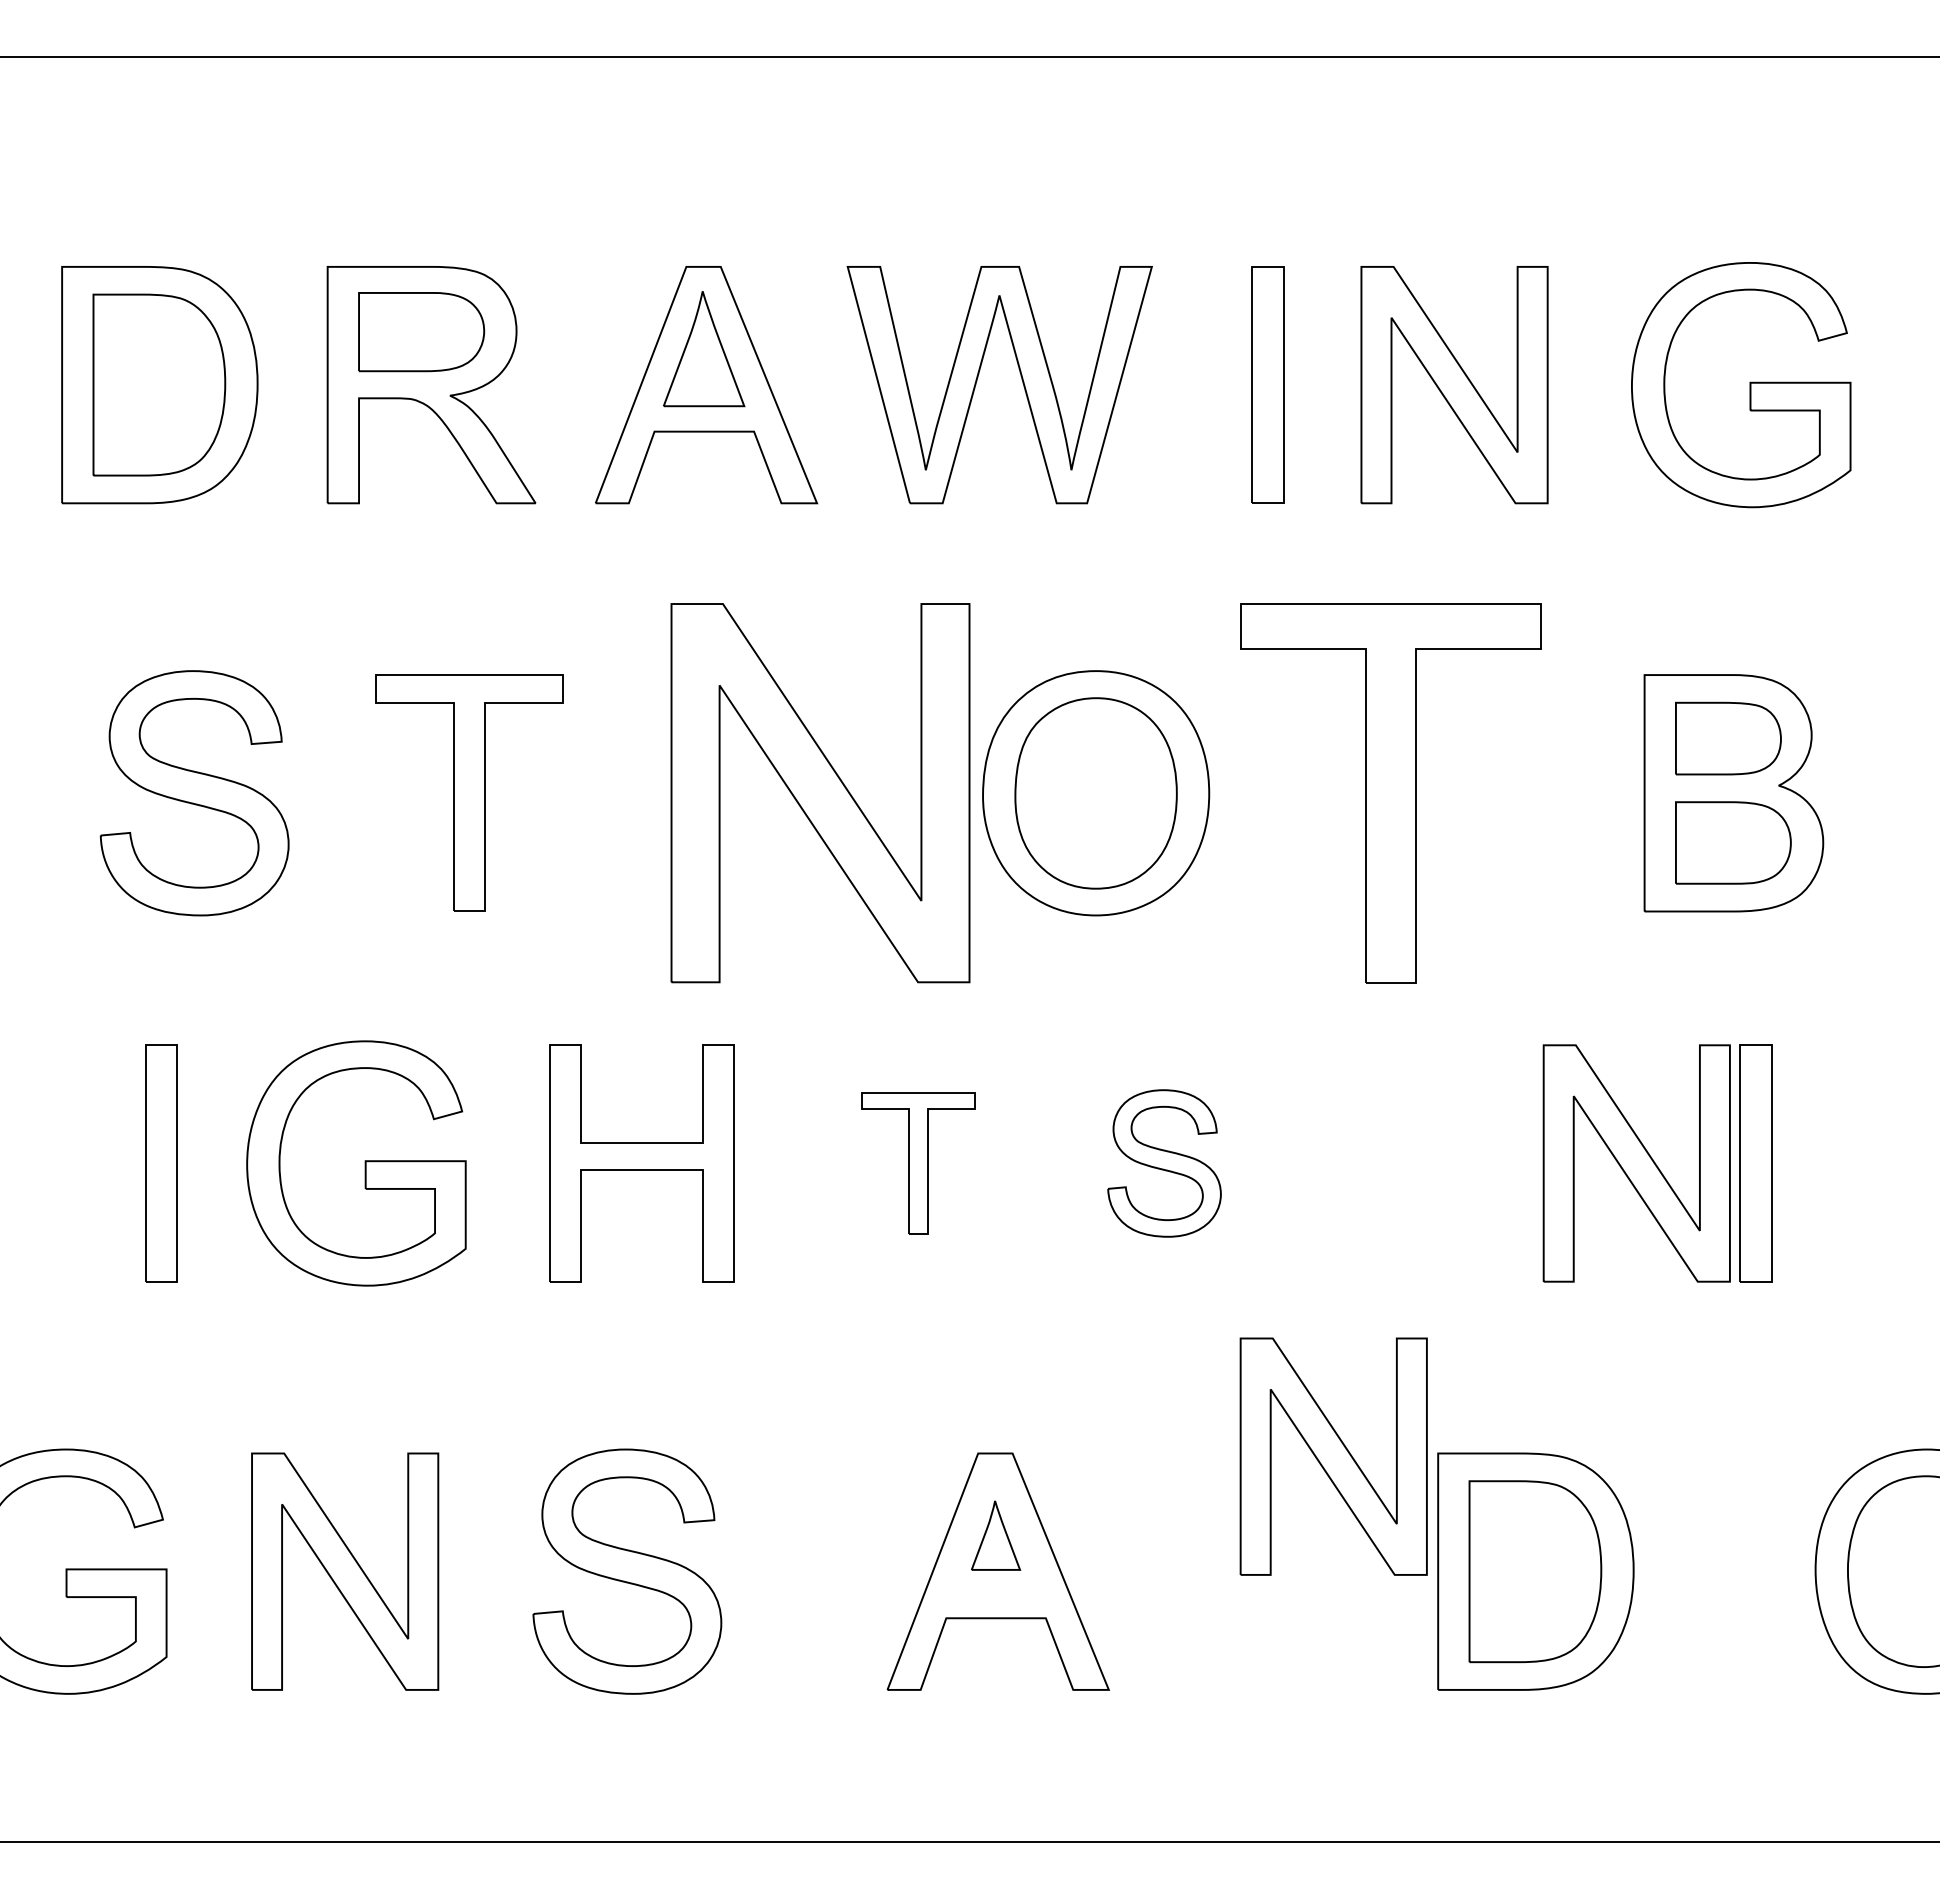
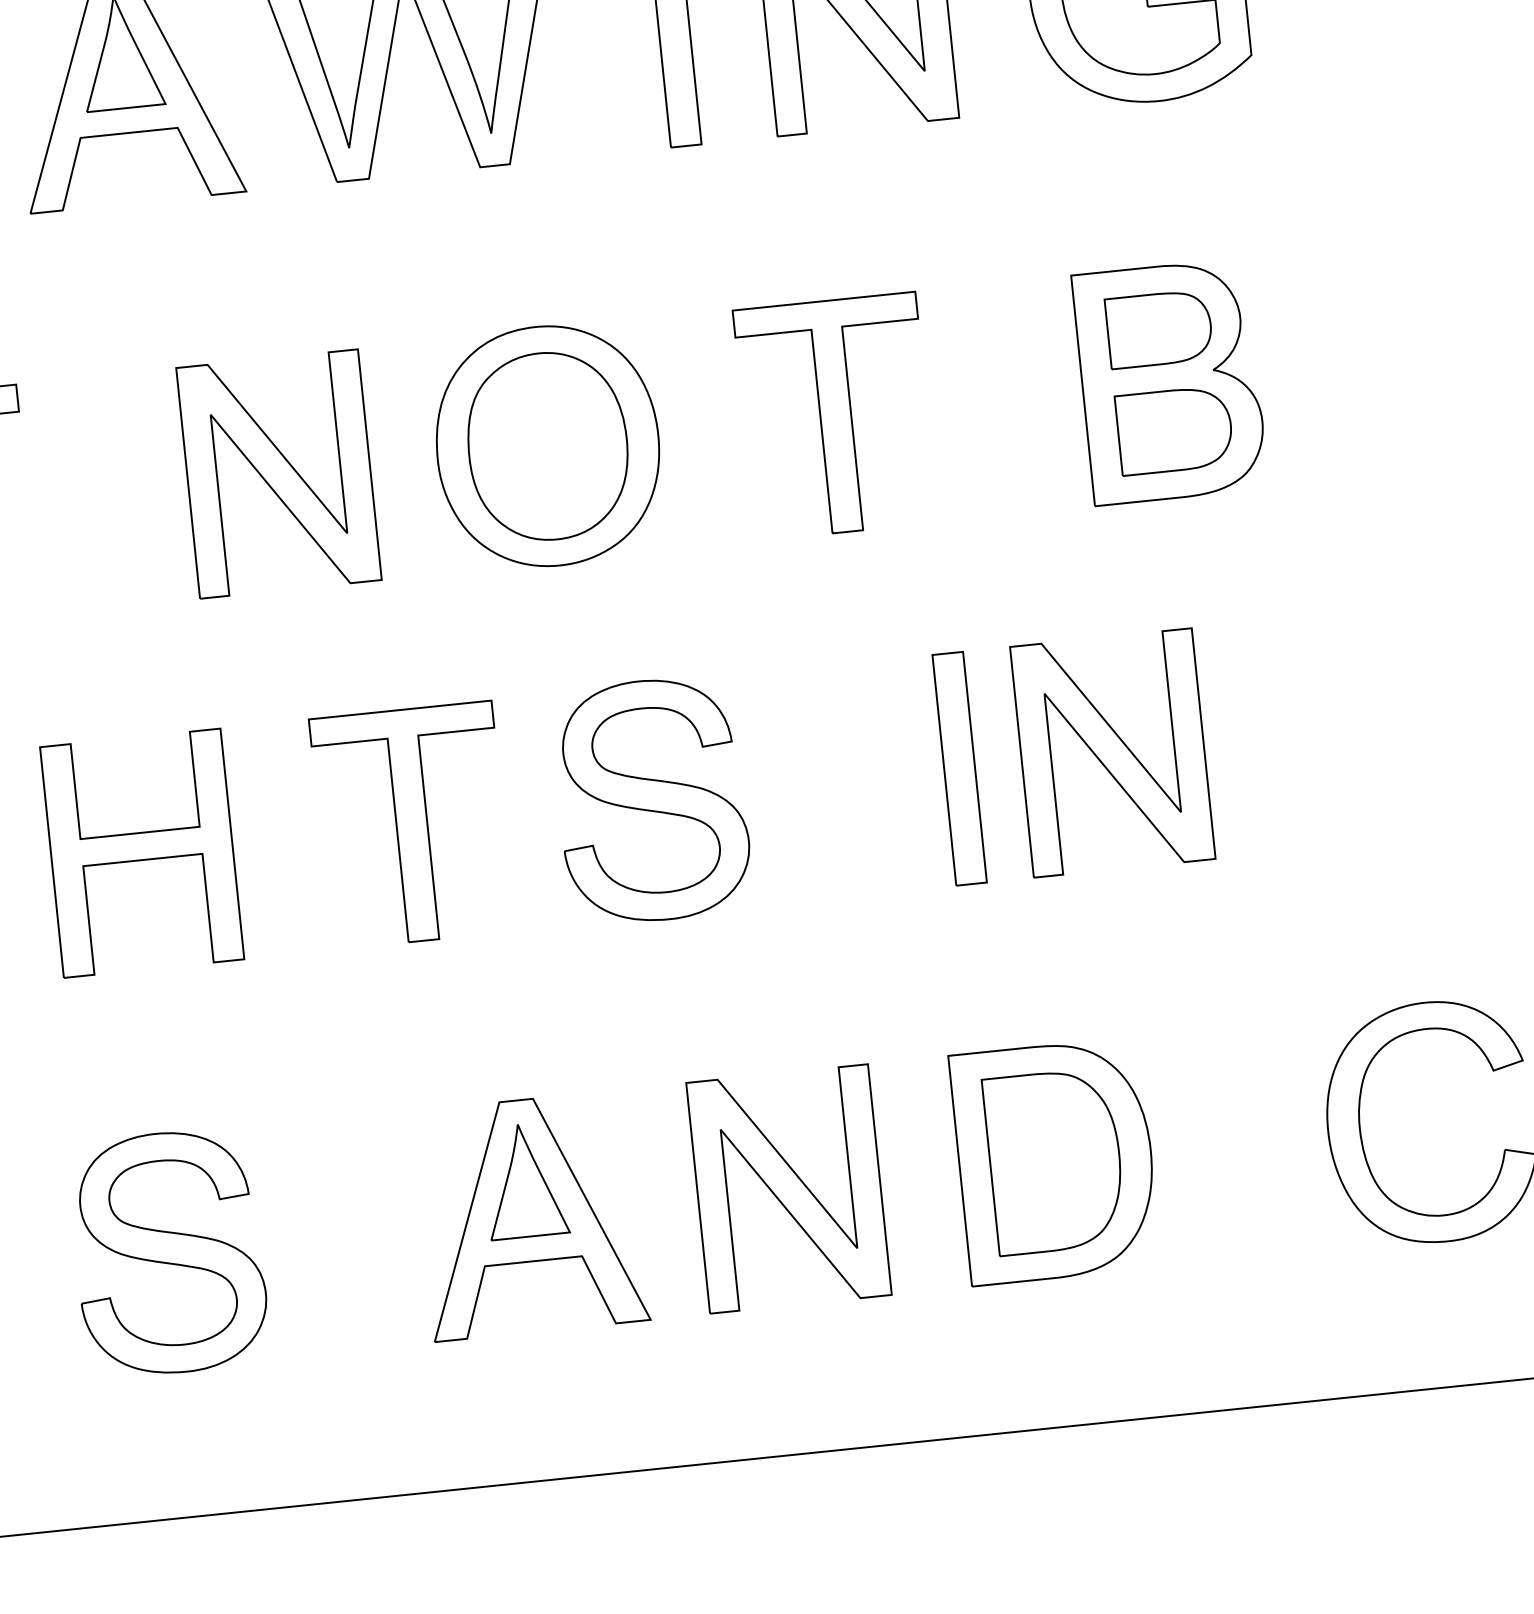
part: (1391, 792) -> (836, 415), size x0.62
part: (820, 793) -> (279, 474), size x0.62
part: (918, 1163) -> (411, 825), size x1.67
part: (1164, 1163) -> (651, 800), size x1.67
part: (1755, 1163) -> (959, 768), moved
part: (1333, 1456) -> (788, 1188), moved
part: (995, 1535) -> (524, 1180), size x1.67

